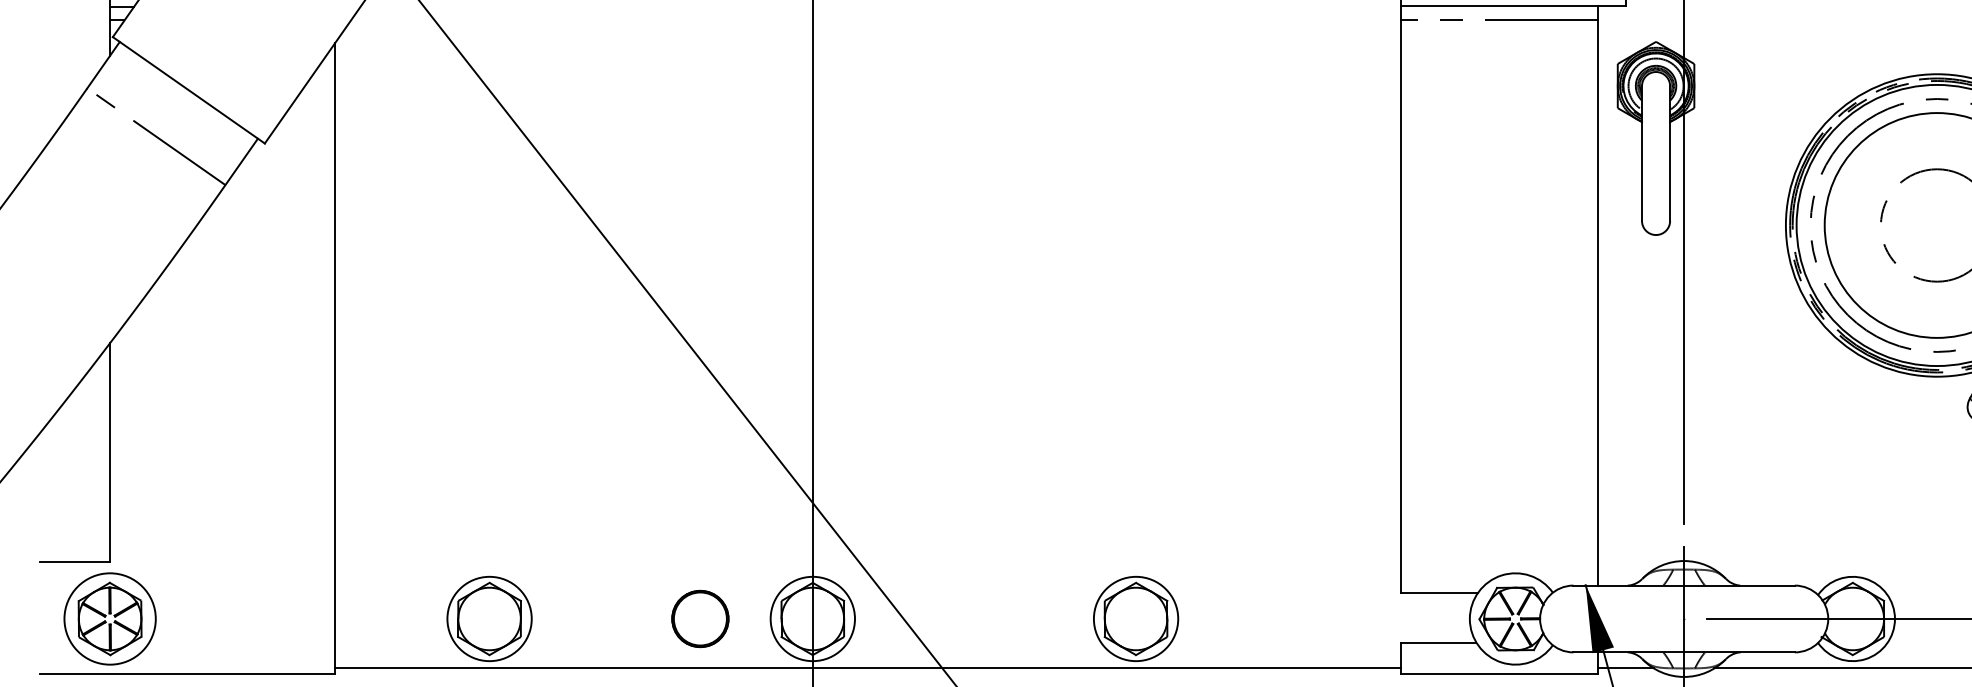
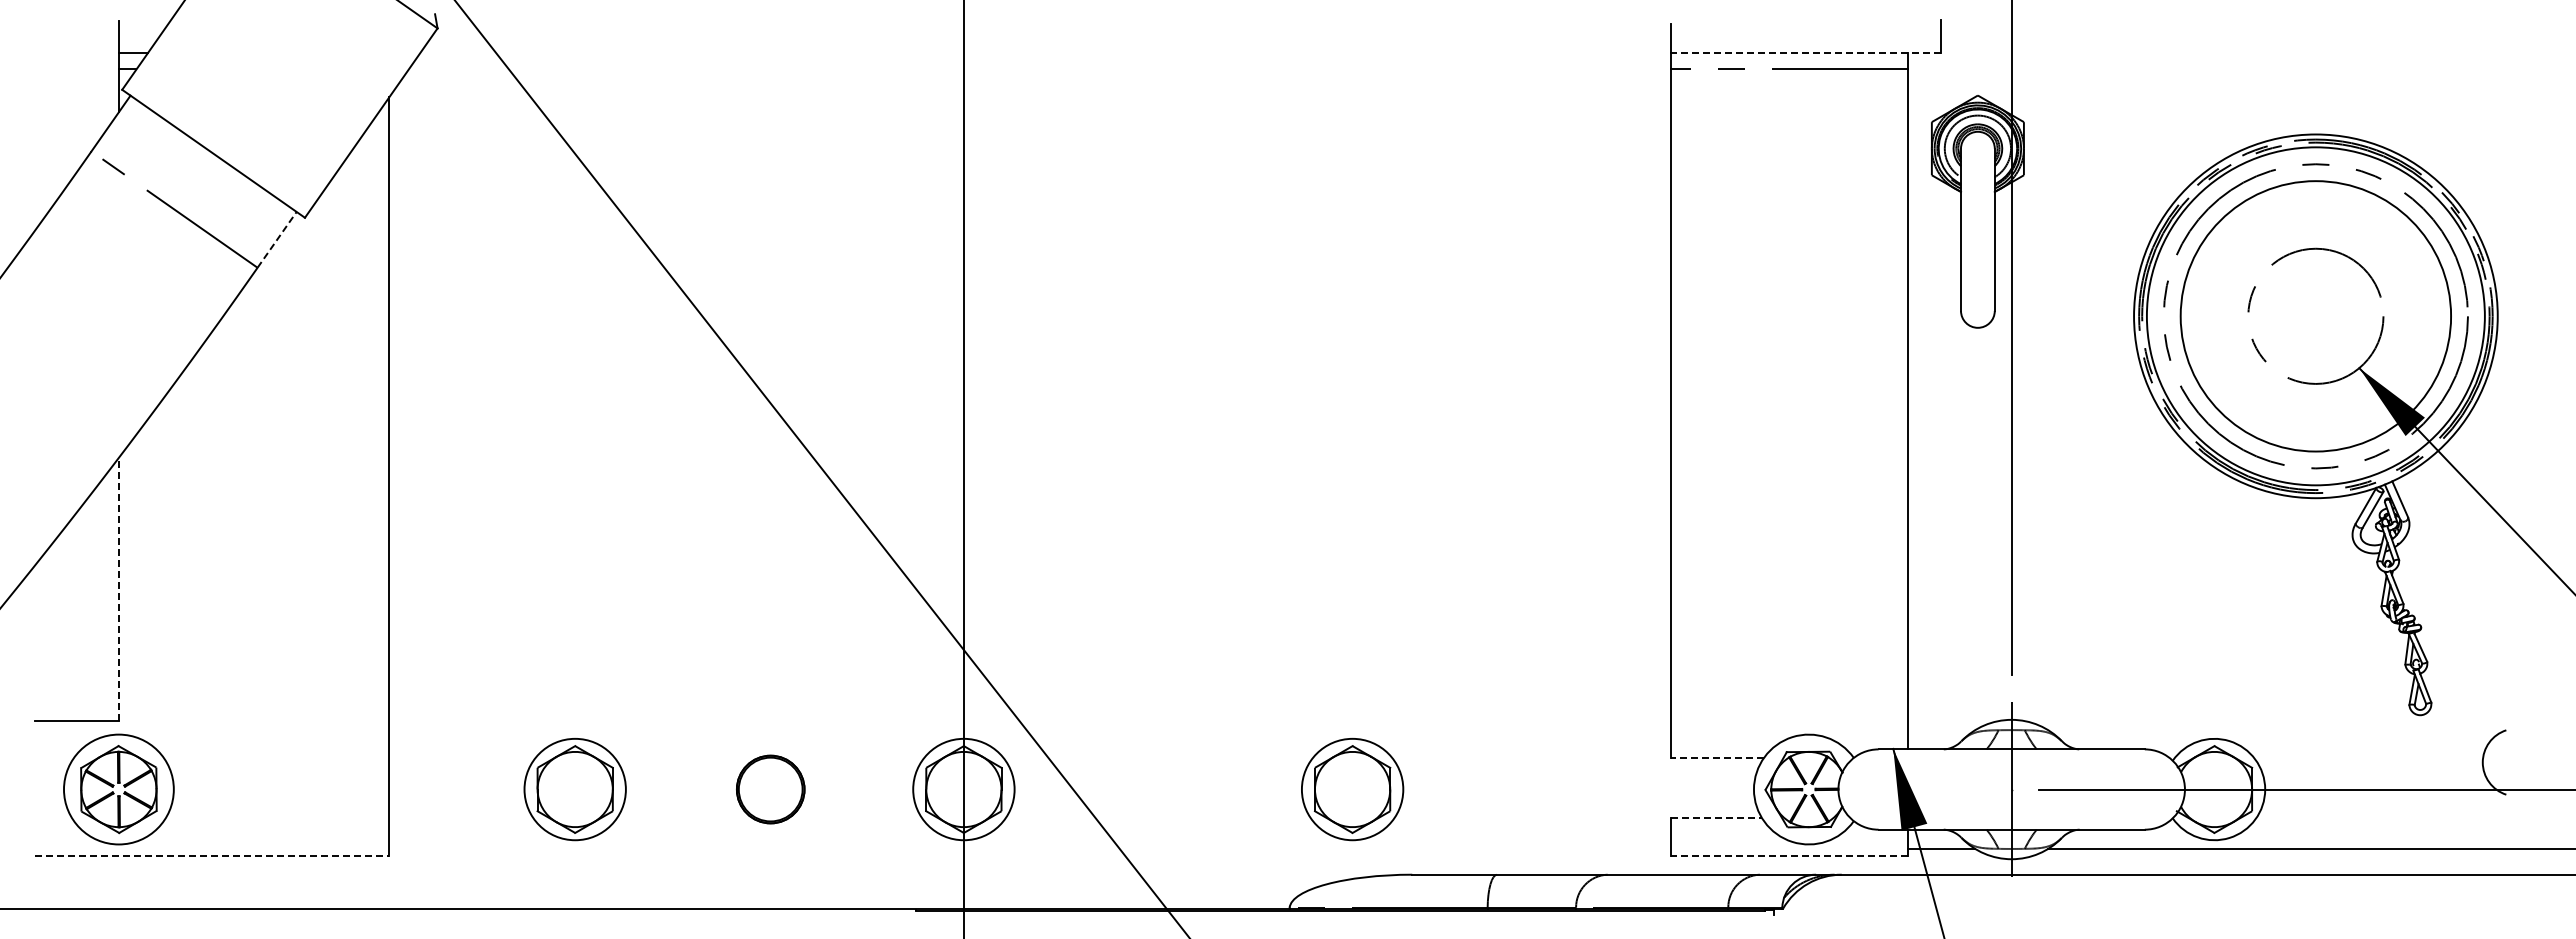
line: (1512, 6) -> (1805, 52), solid -> dashed
line: (242, 161) -> (277, 239), solid -> dashed
line: (109, 452) -> (118, 589), solid -> dashed
line: (1438, 593) -> (1716, 758), solid -> dashed
part: (700, 618) -> (770, 789), moved
line: (1438, 642) -> (1716, 817), solid -> dashed
line: (868, 668) -> (1030, 849), removed
line: (1498, 673) -> (1788, 855), solid -> dashed
line: (187, 674) -> (212, 856), solid -> dashed

